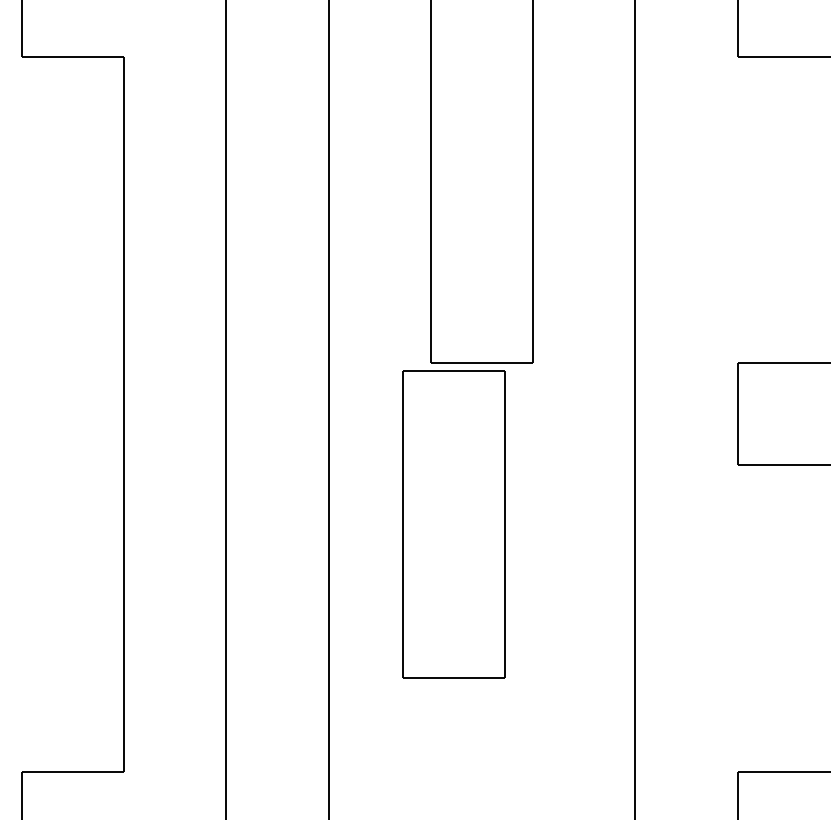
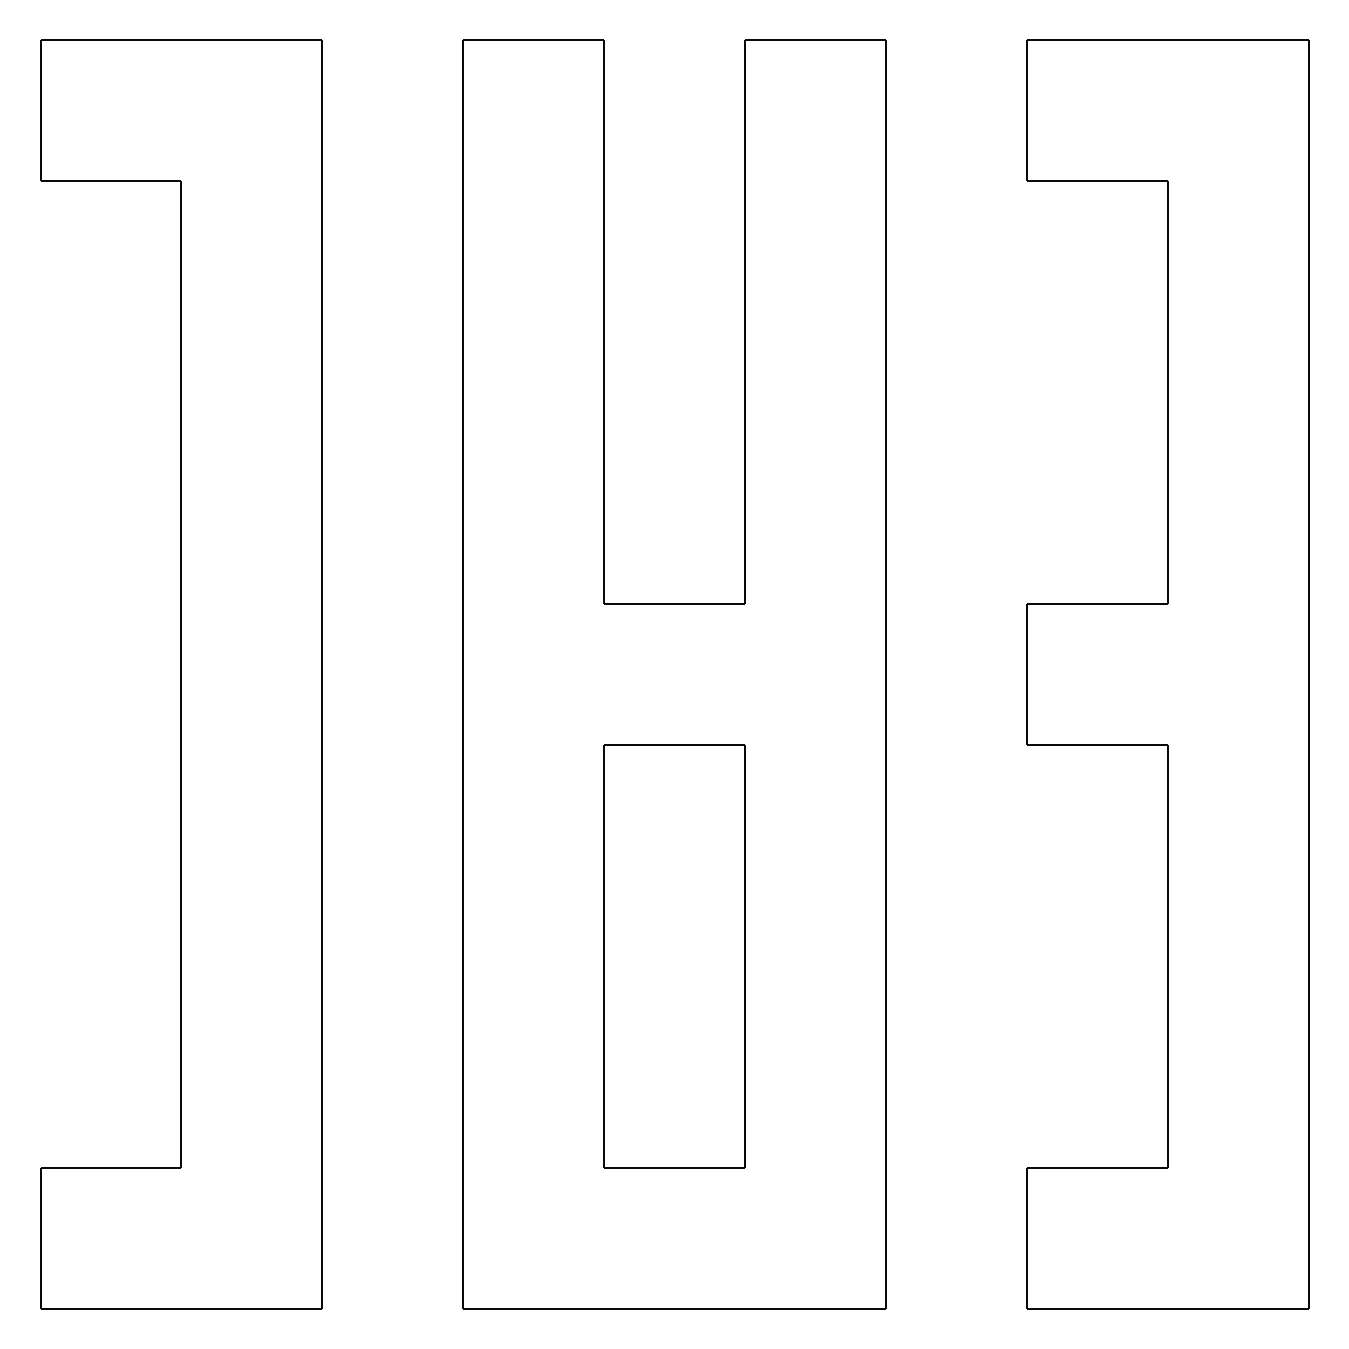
part: (453, 524) -> (674, 956), moved

